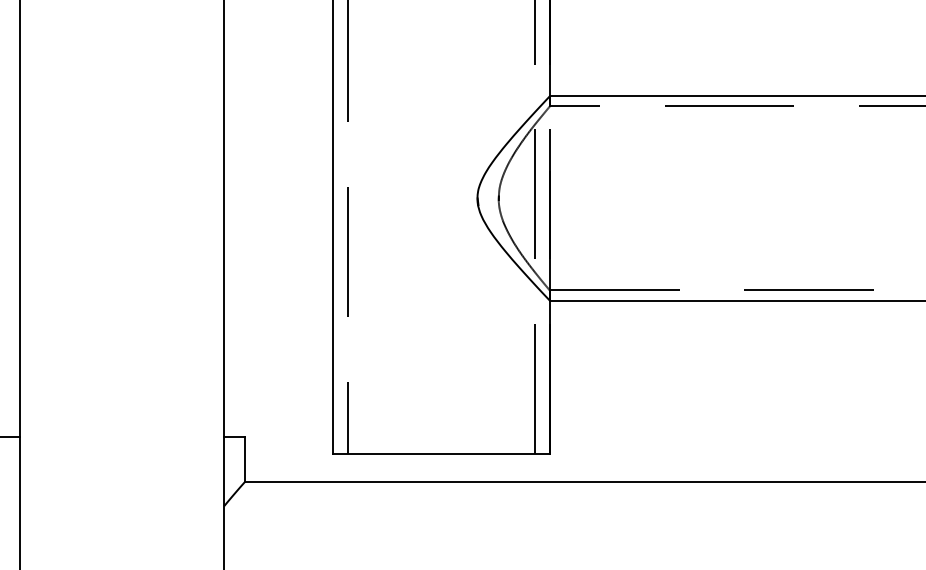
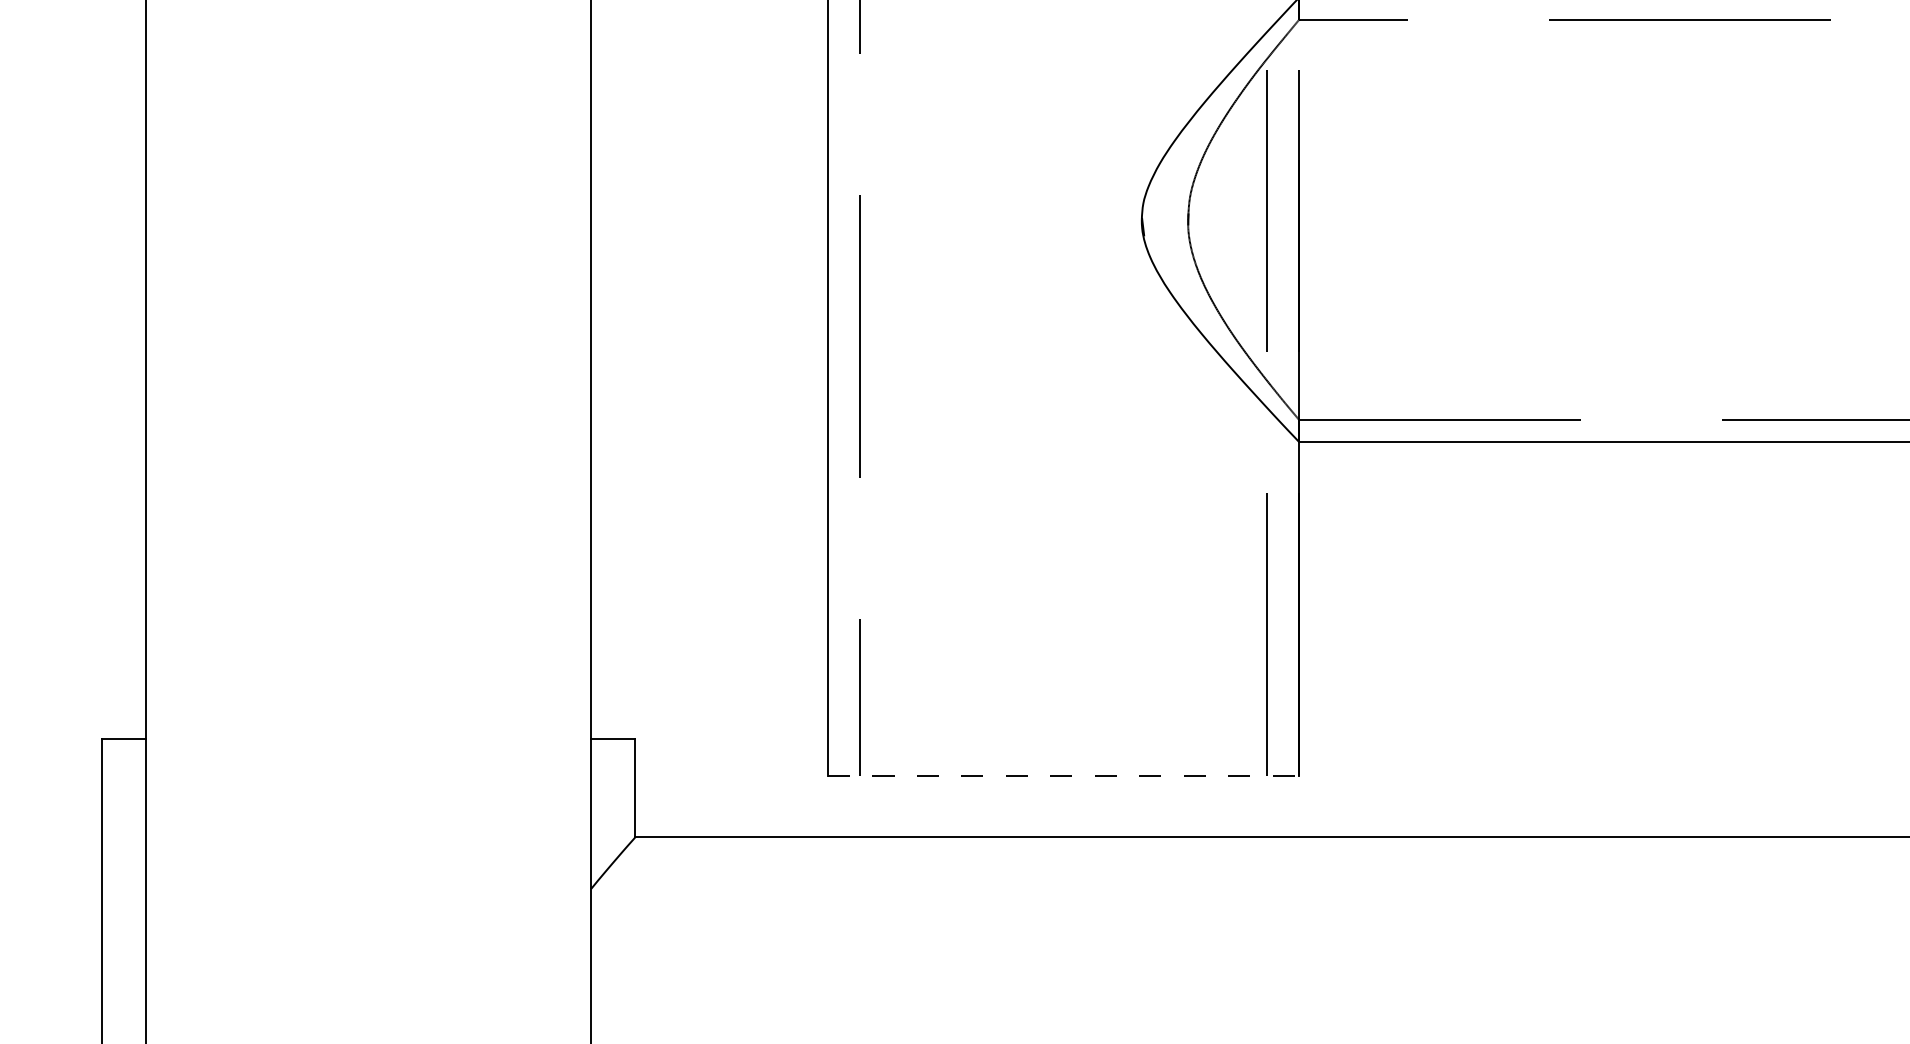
line: (441, 454) -> (1063, 776), solid -> dashed

